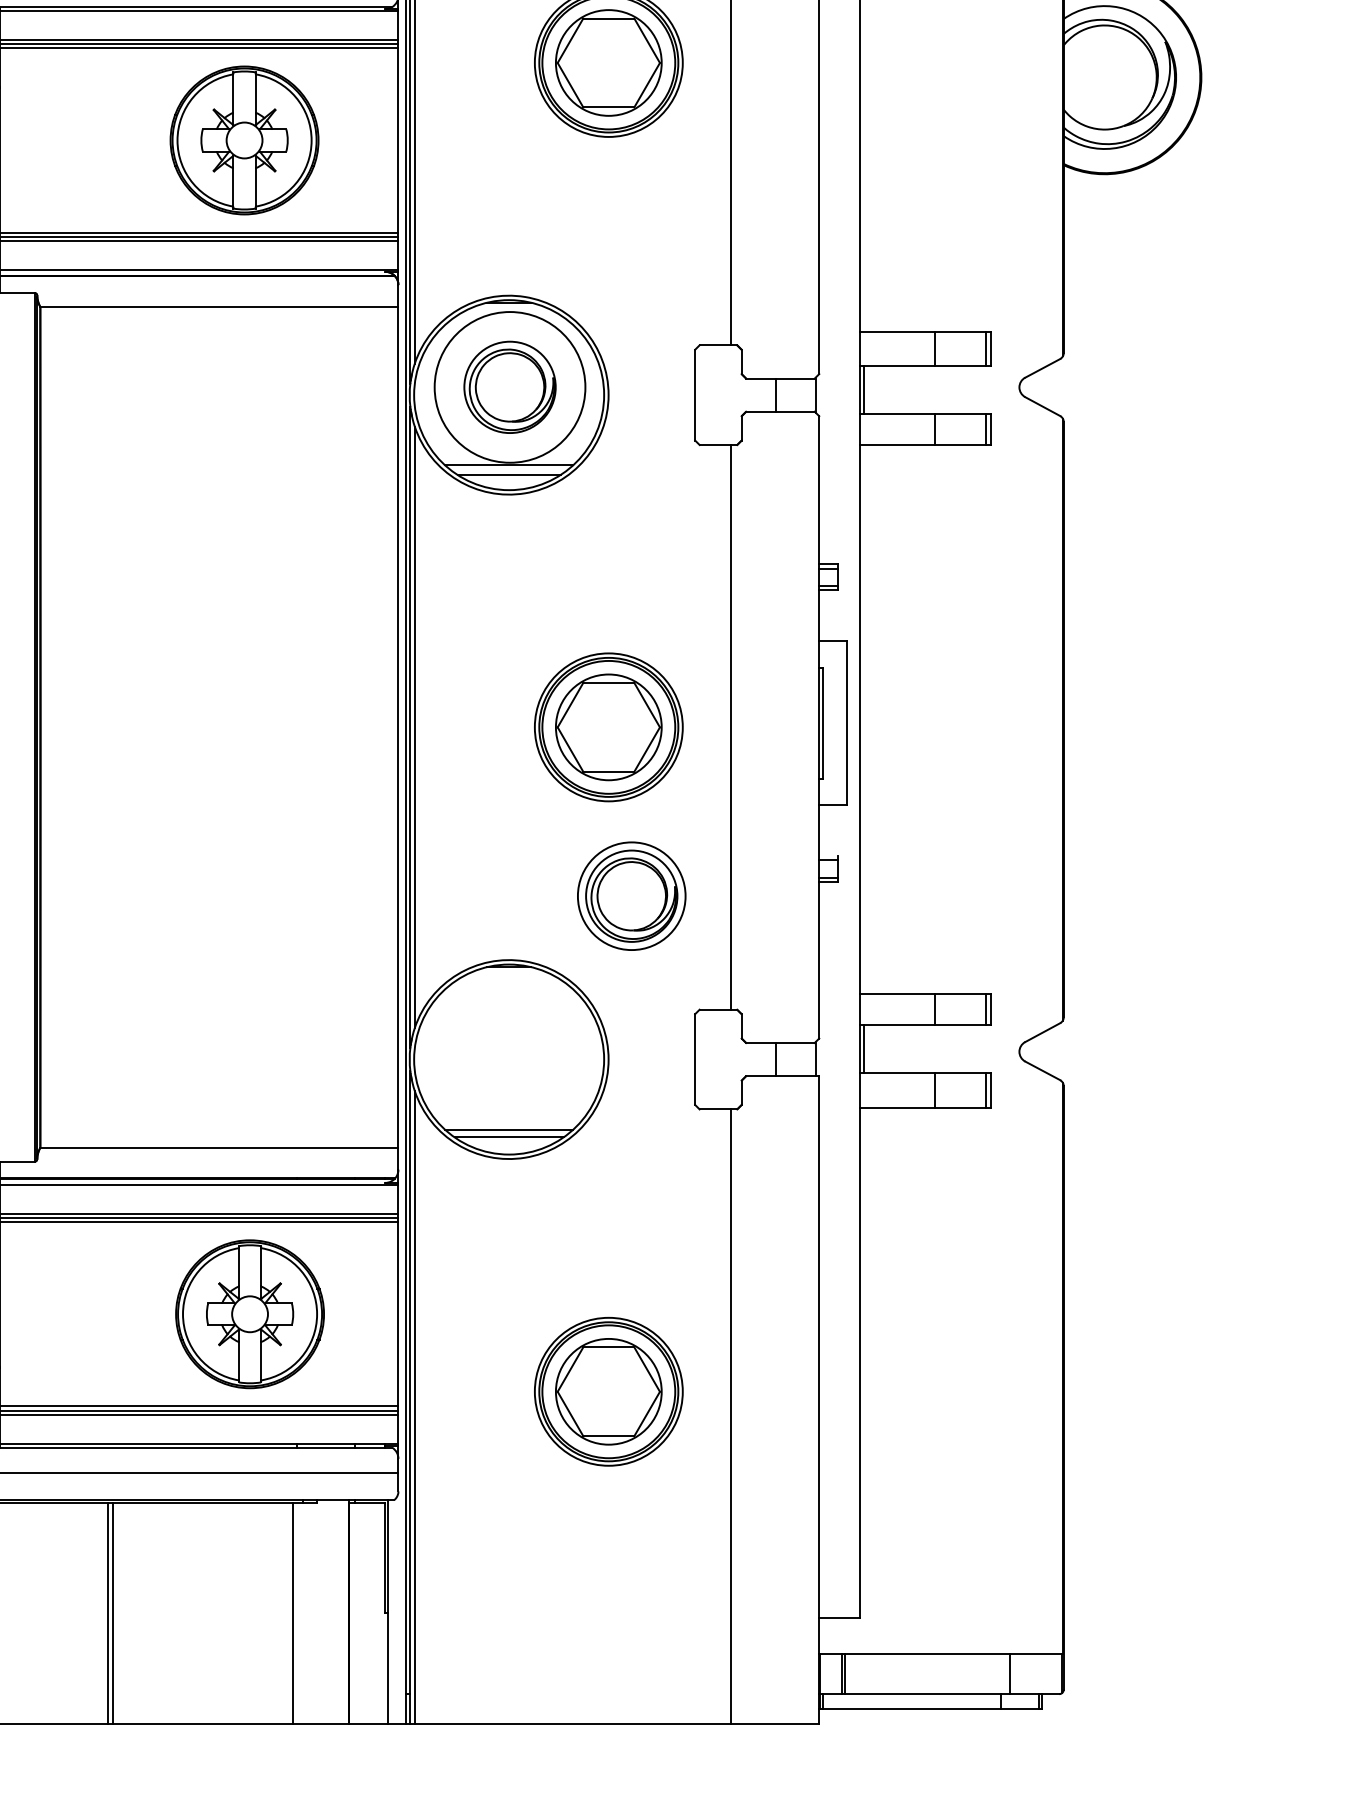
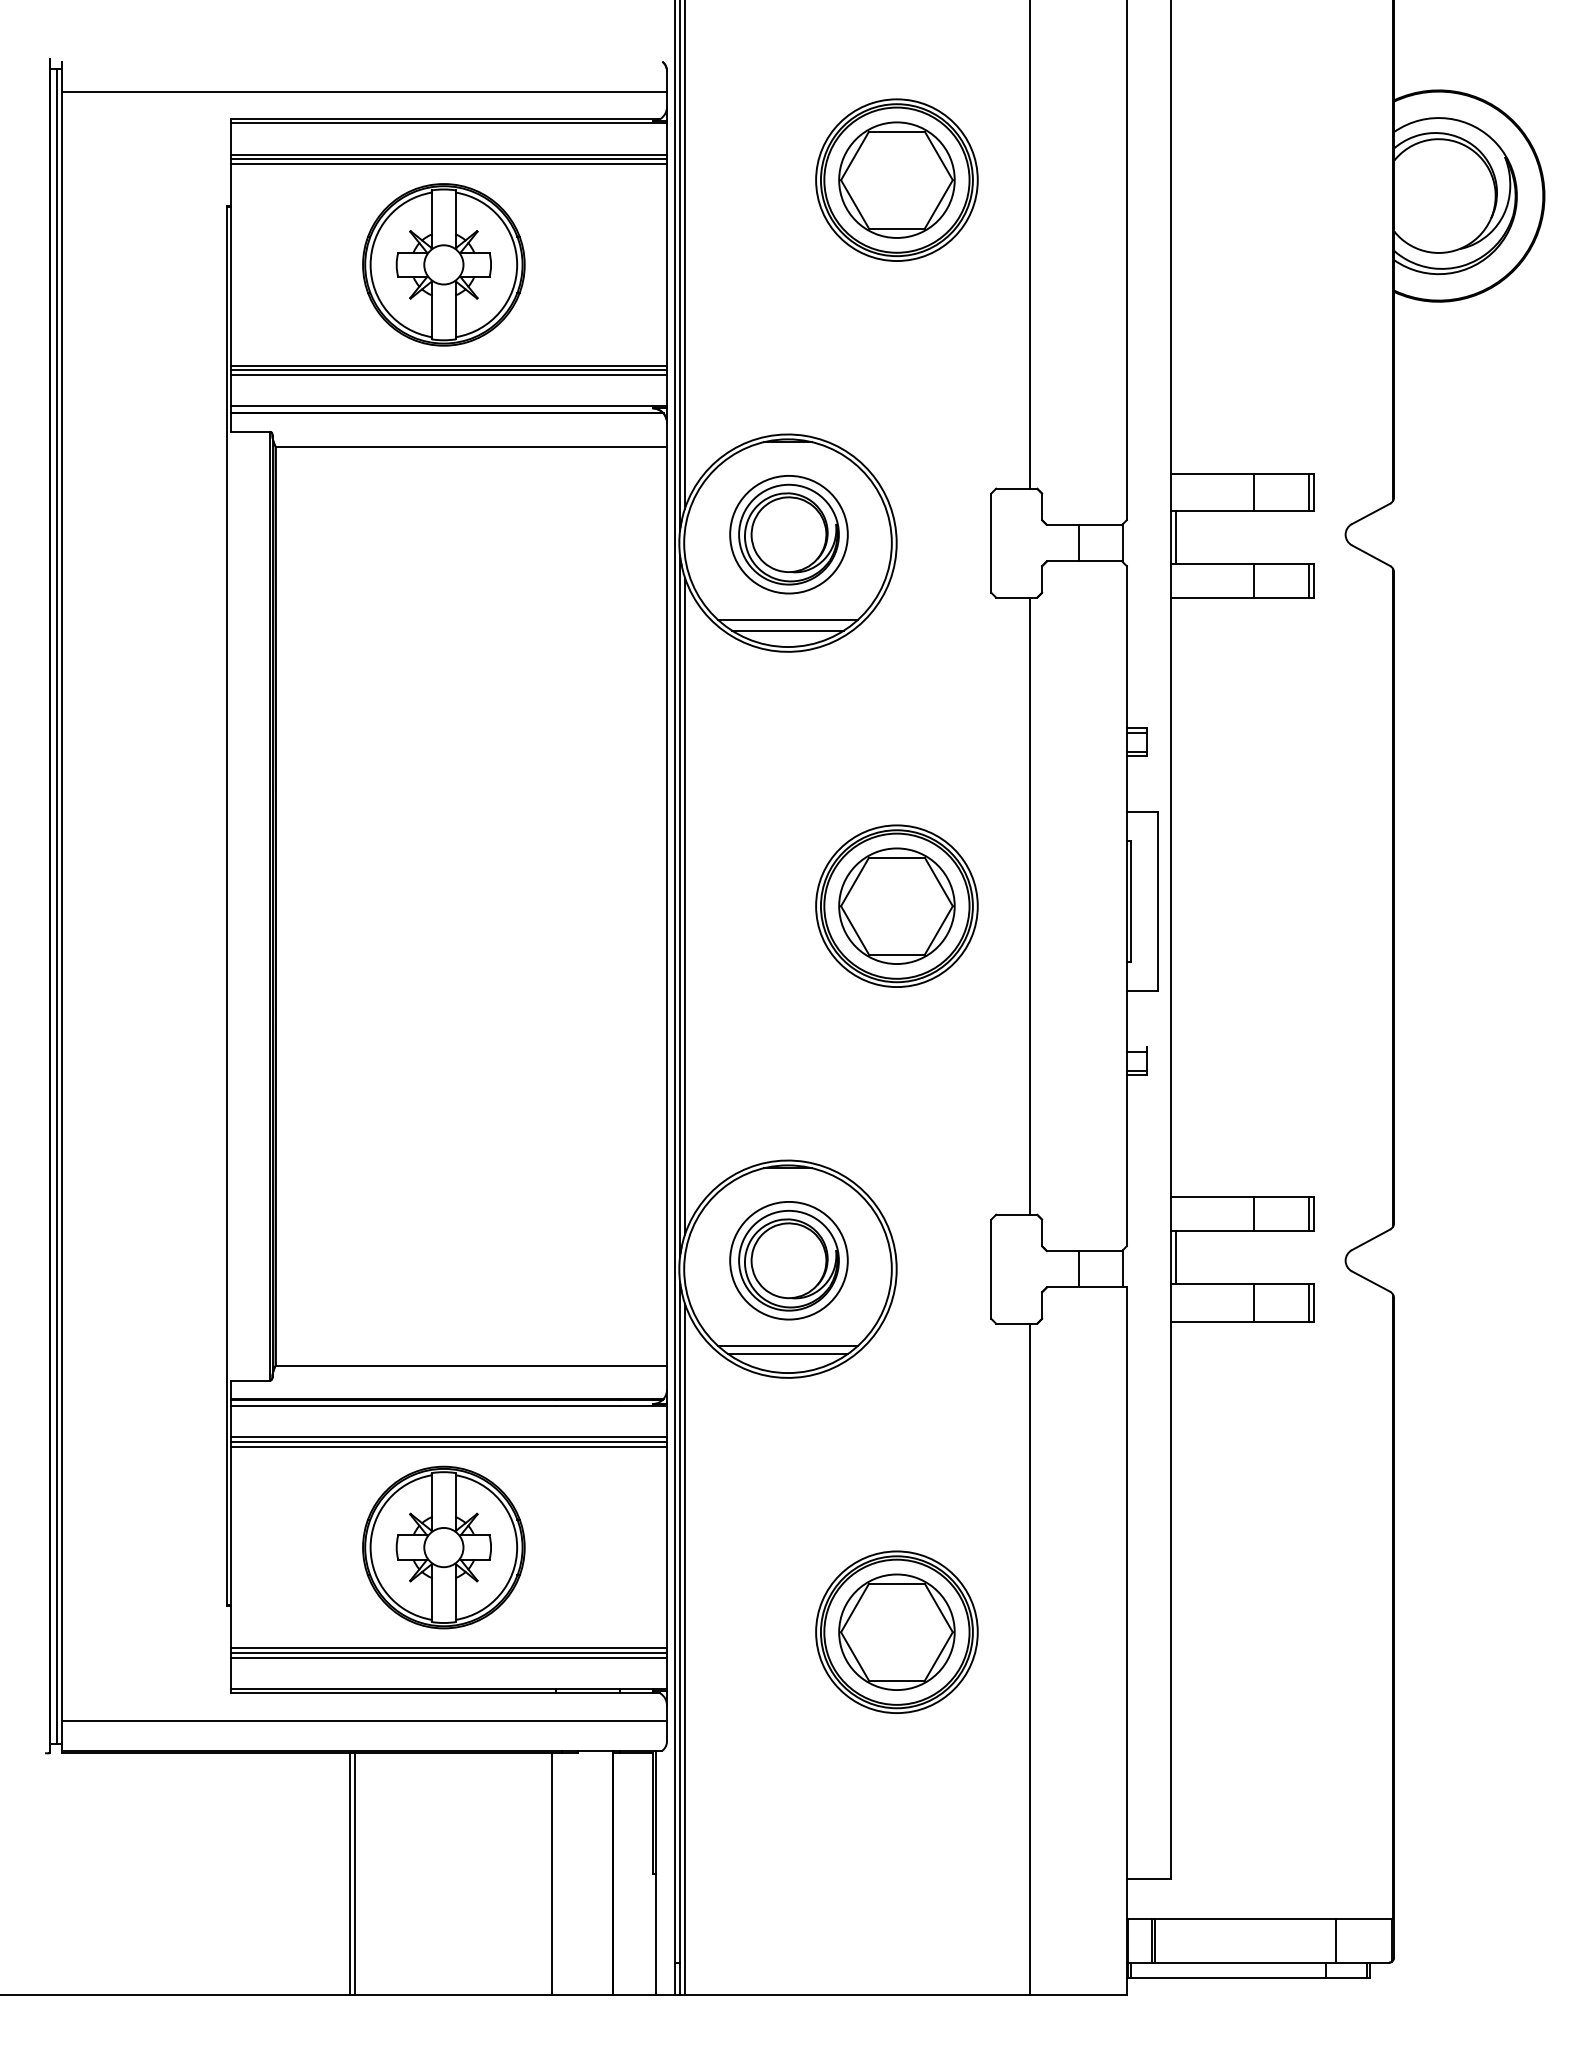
part: (244, 140) -> (443, 264), moved
circle: (509, 387) -> (788, 534), size x0.71
part: (631, 896) -> (788, 1260), moved
part: (249, 1314) -> (443, 1547), moved

